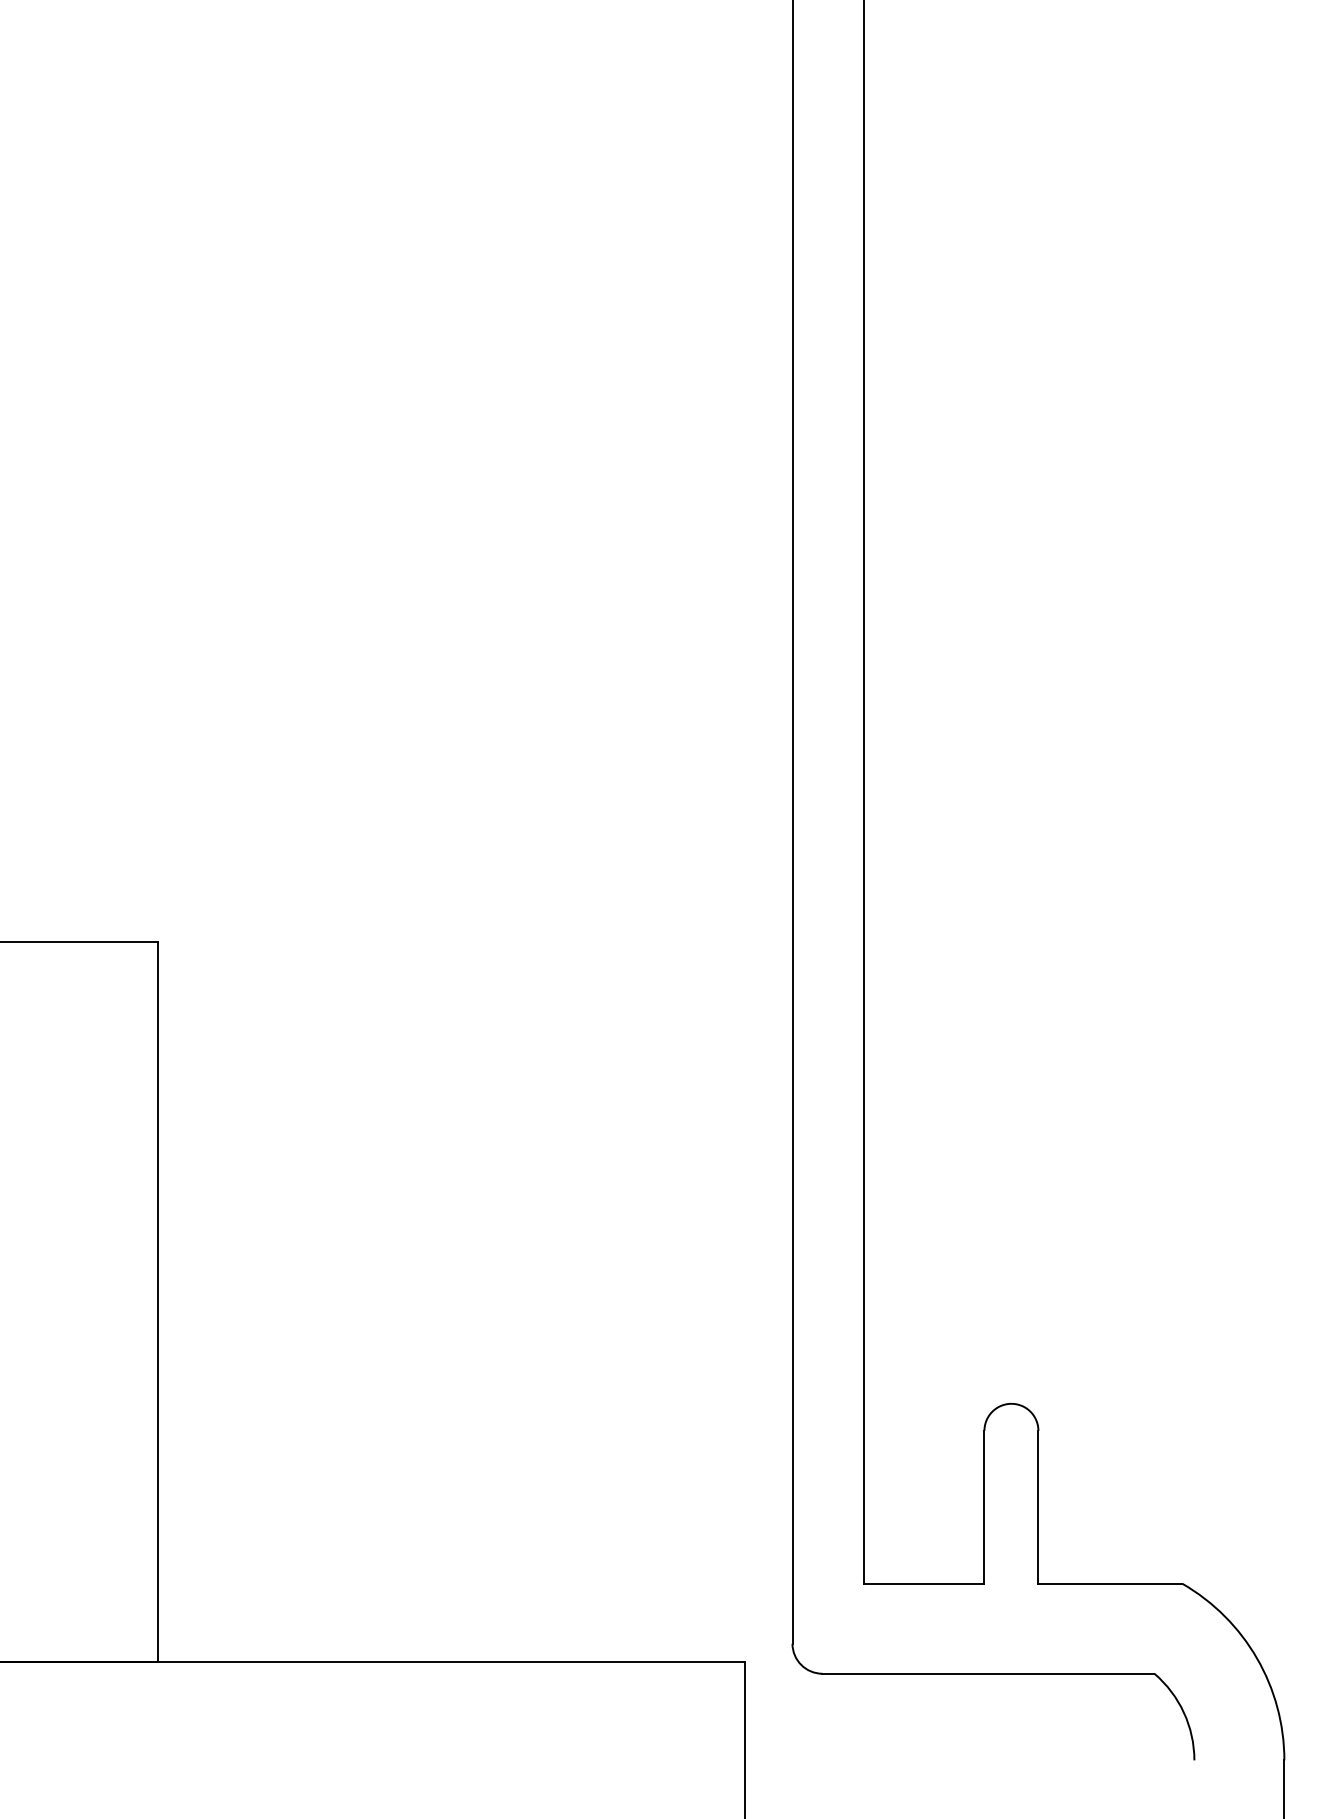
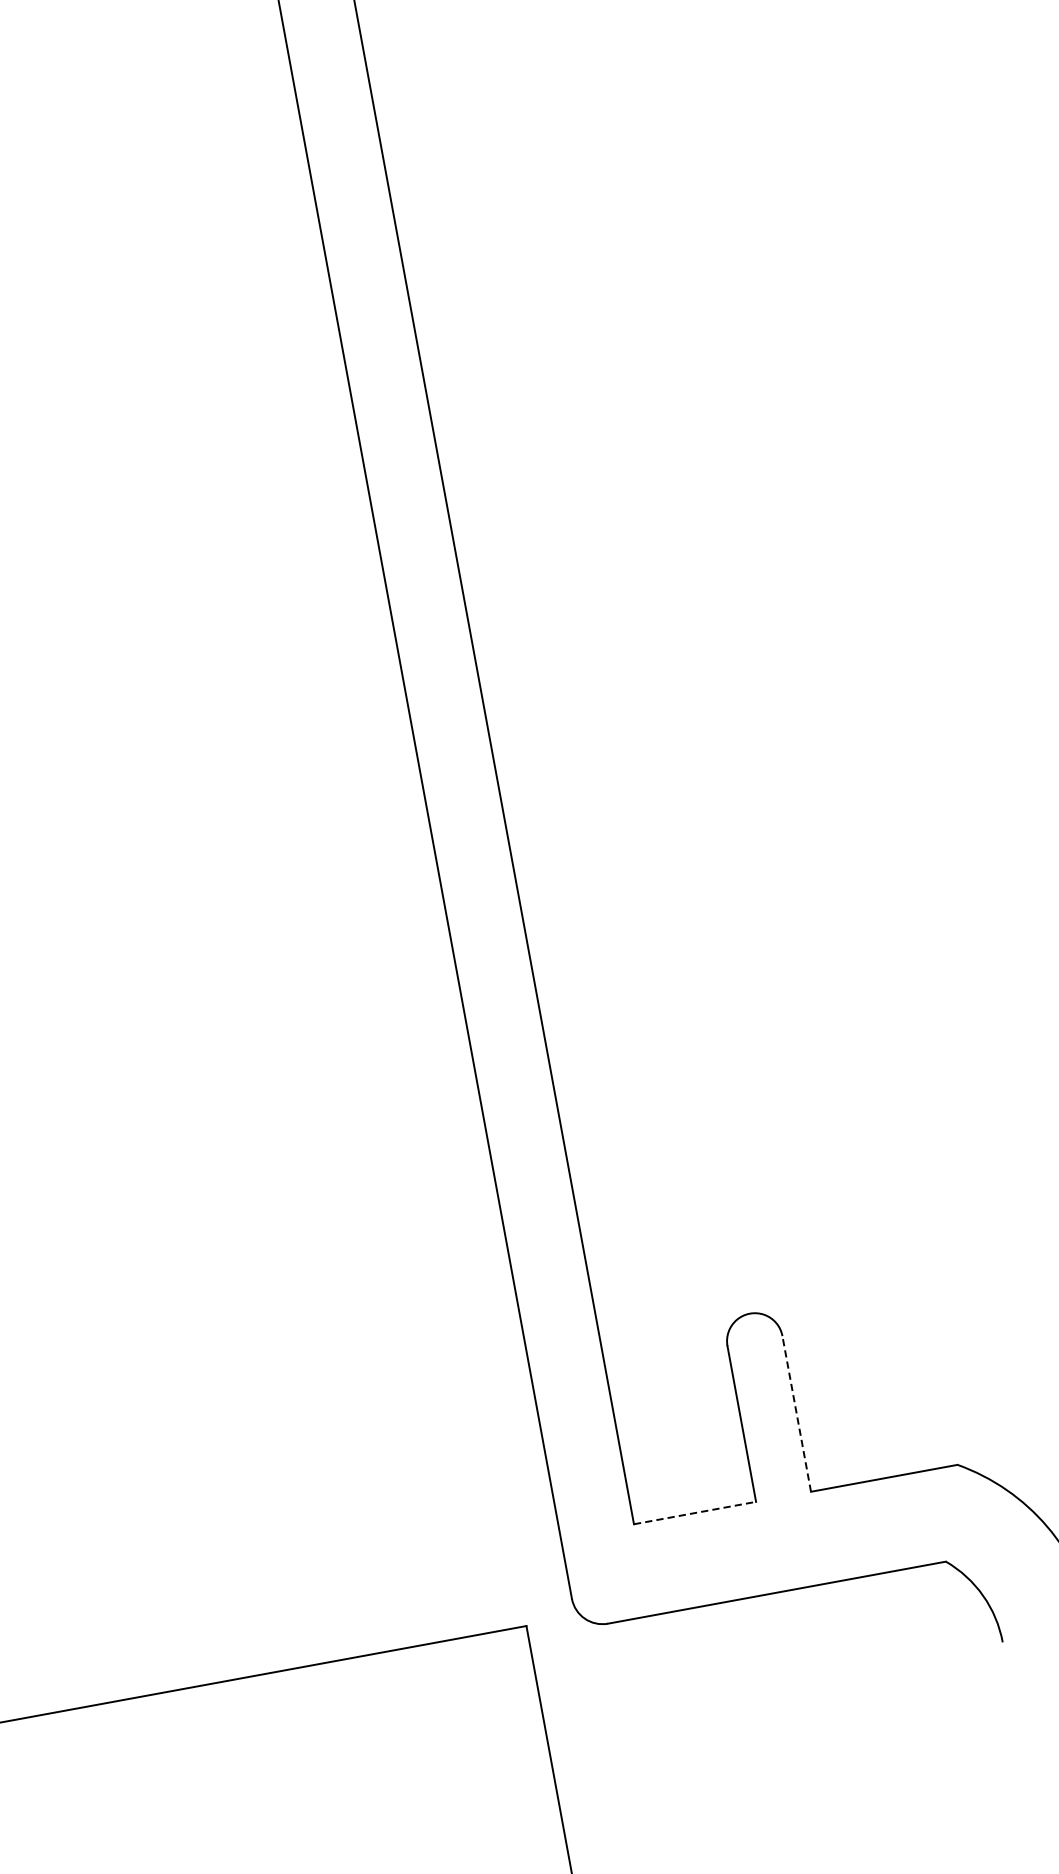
line: (1038, 1506) -> (796, 1413), solid -> dashed
line: (924, 1583) -> (695, 1512), solid -> dashed

